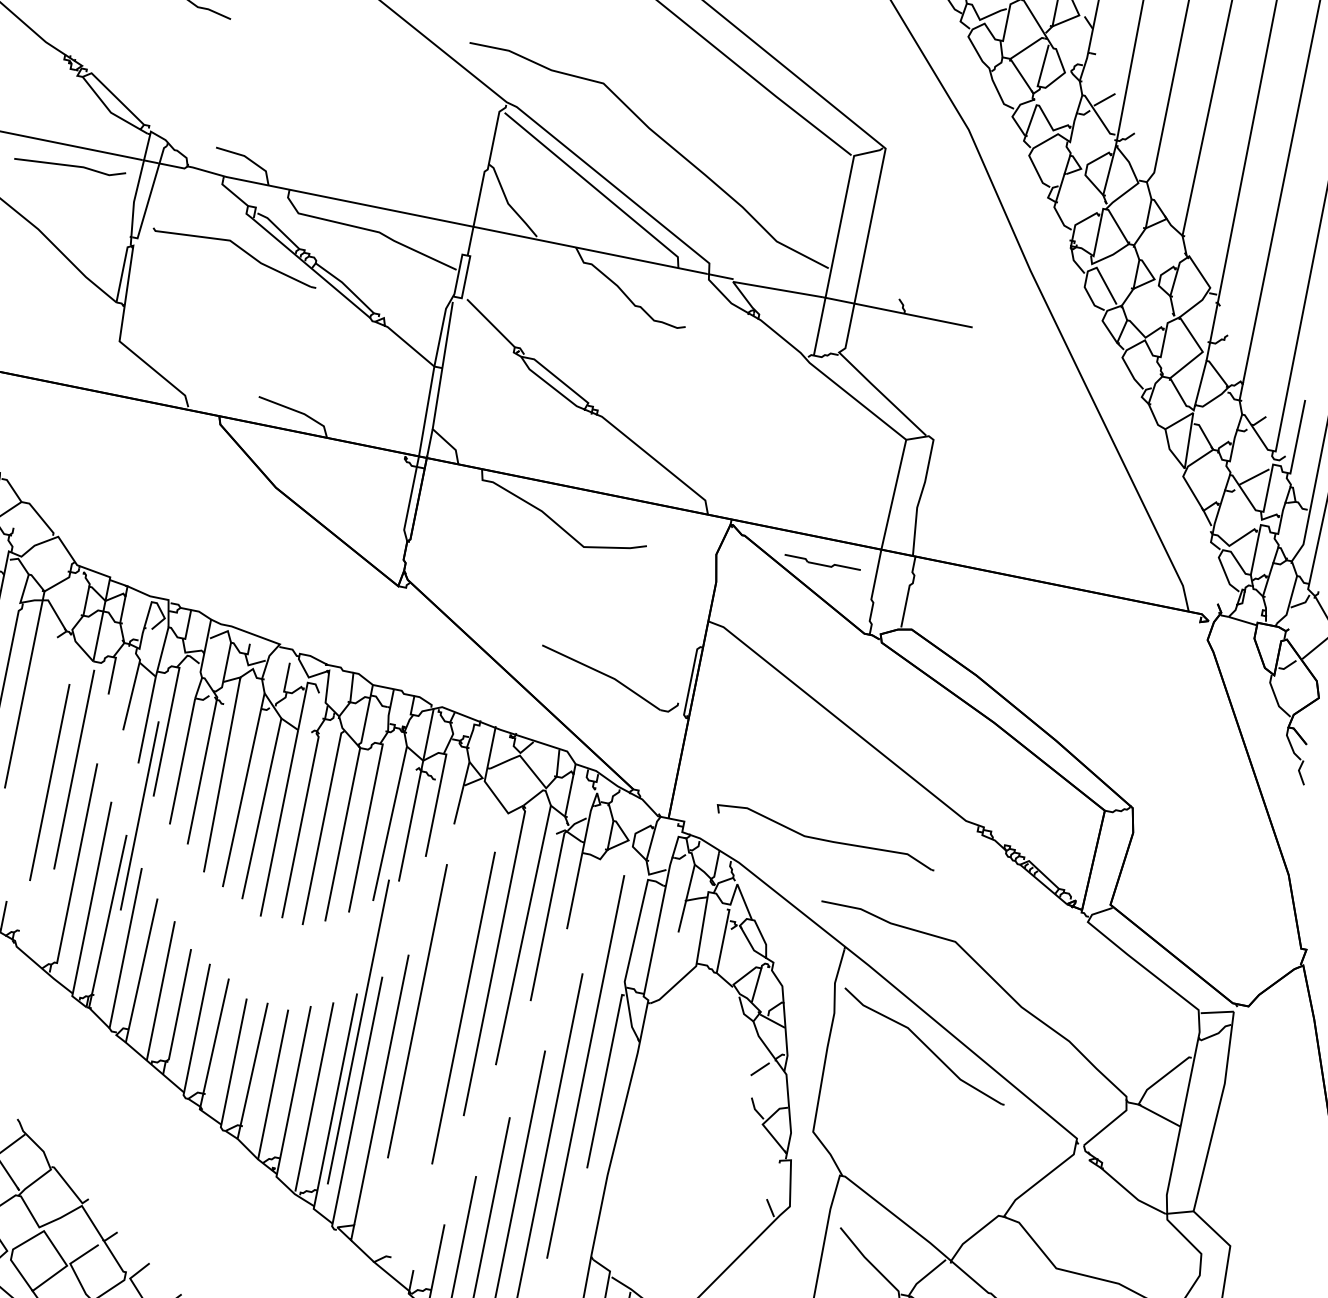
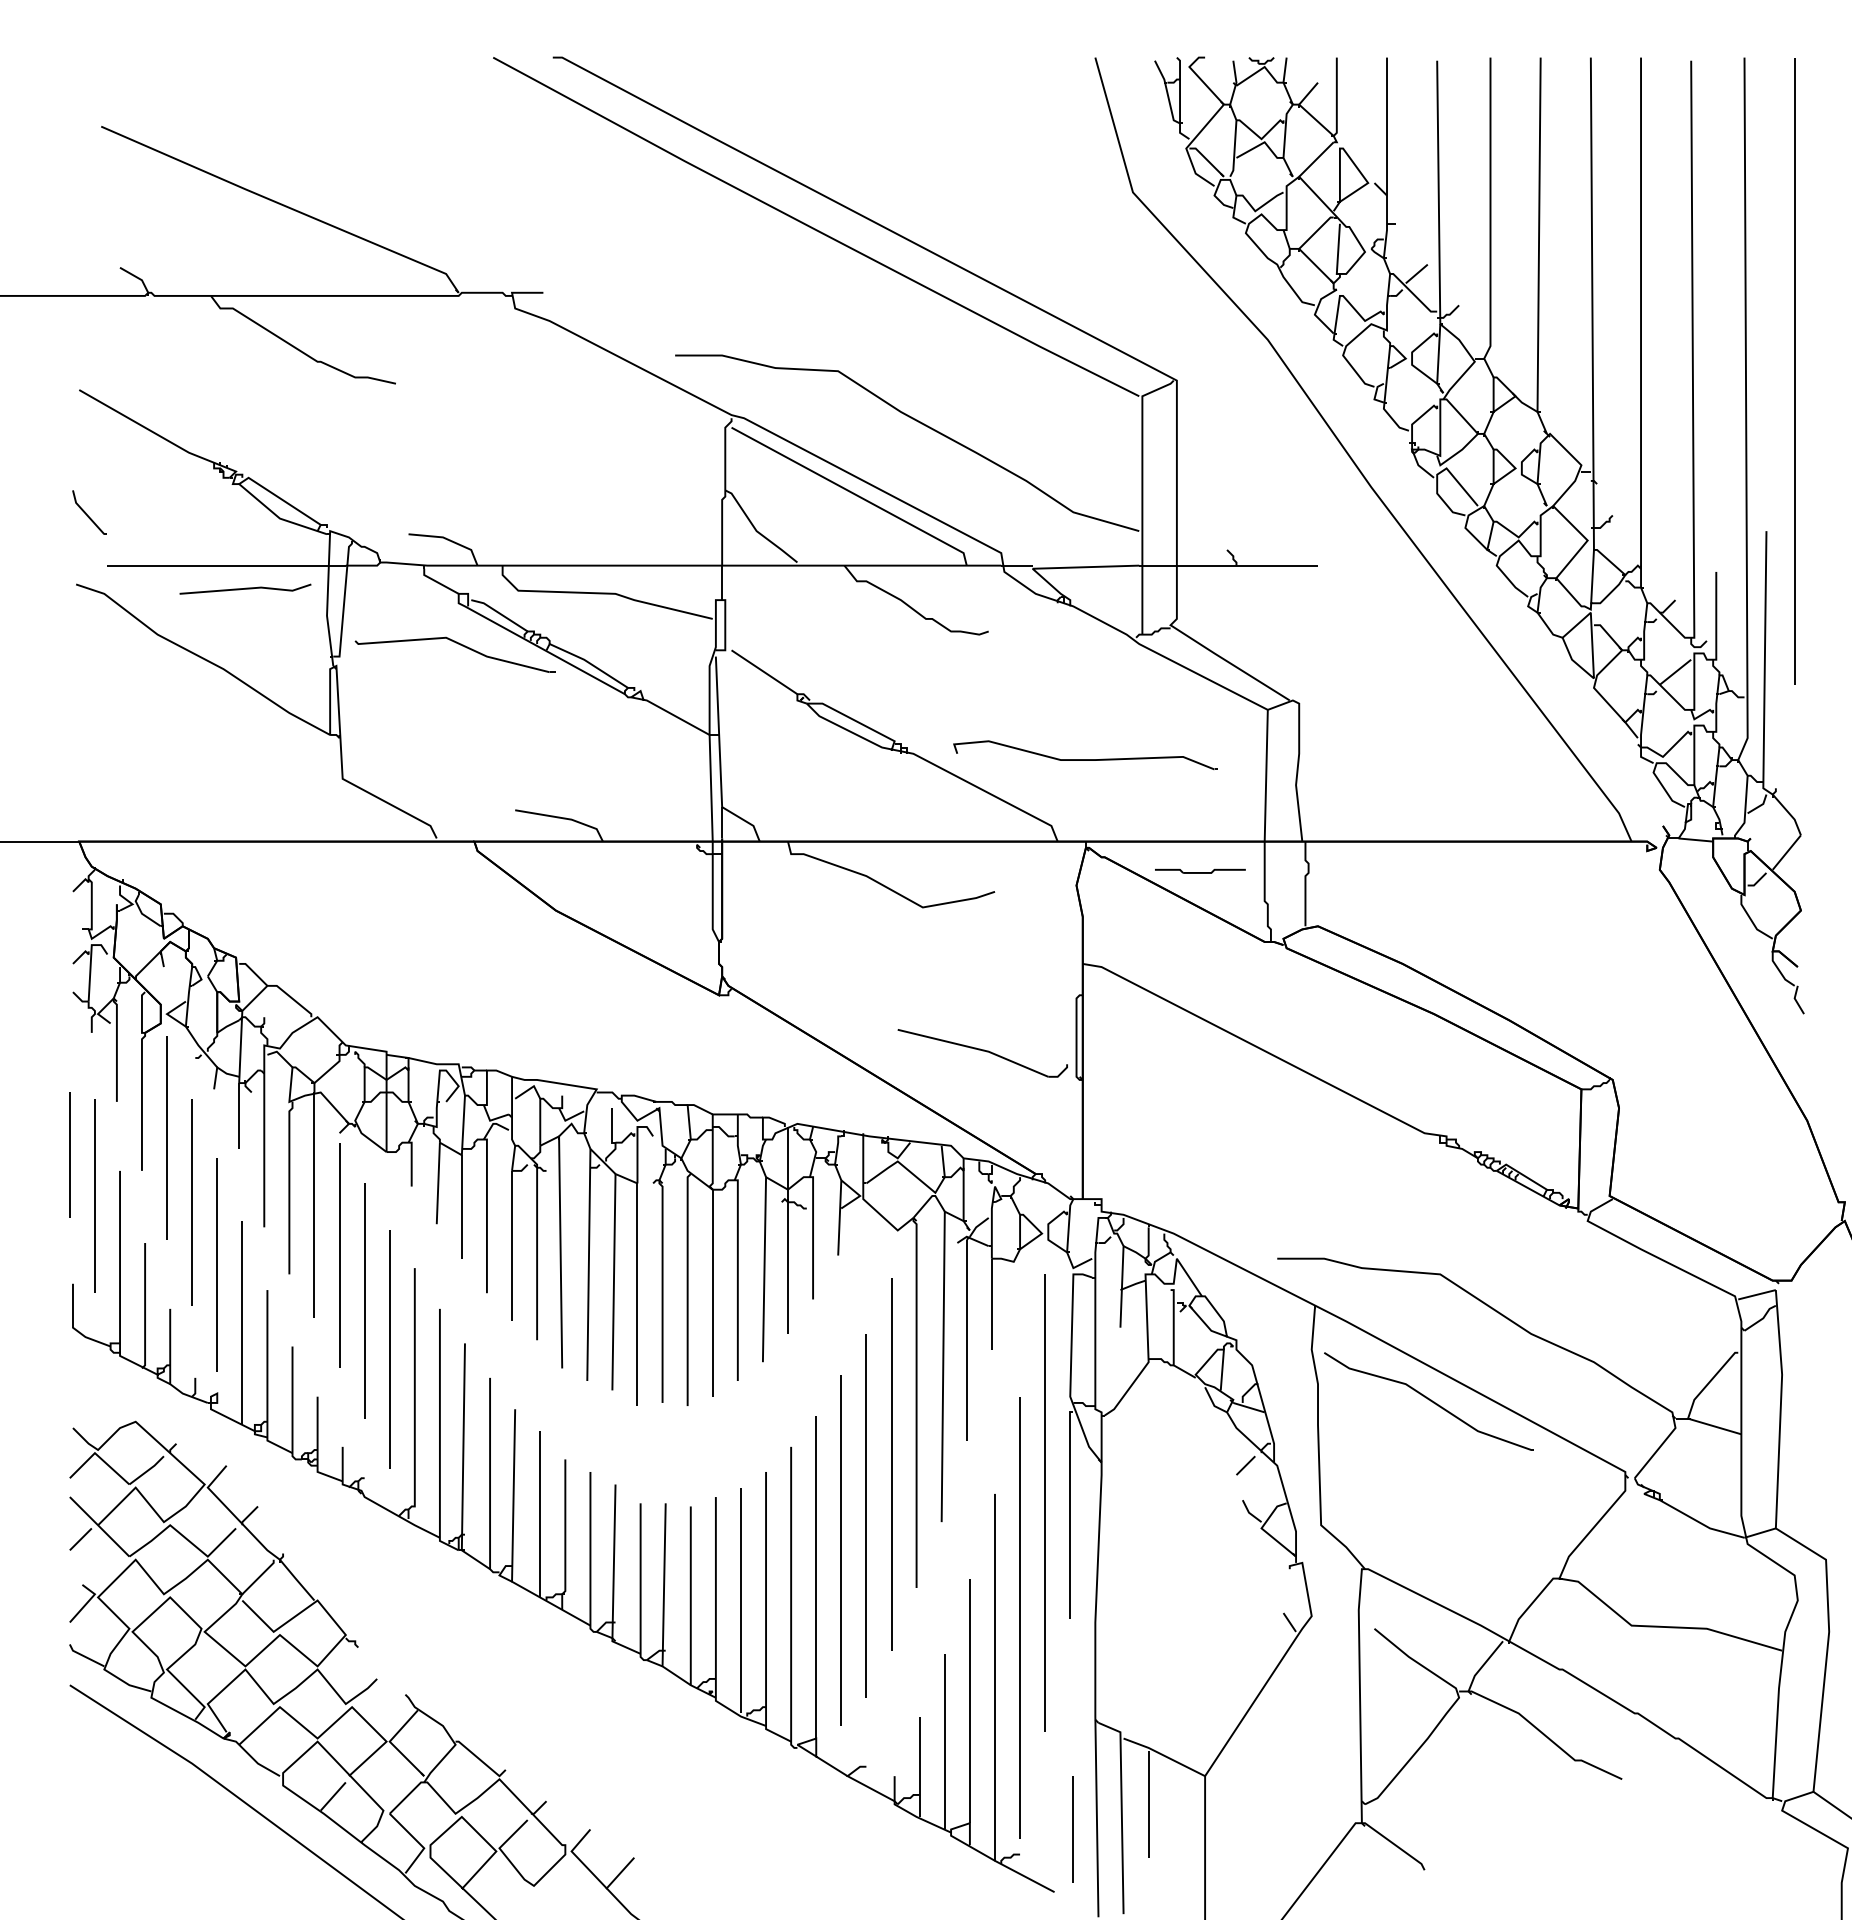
line: (74, 769) -> (389, 1349), moved
line: (139, 815) -> (339, 1255), moved
part: (826, 835) -> (1085, 754), moved
line: (416, 1011) -> (840, 1550), moved
line: (357, 1031) -> (865, 1515), moved

